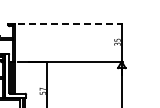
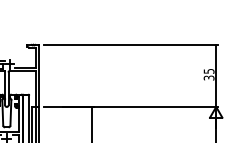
line: (71, 24) -> (132, 45), dashed -> solid

